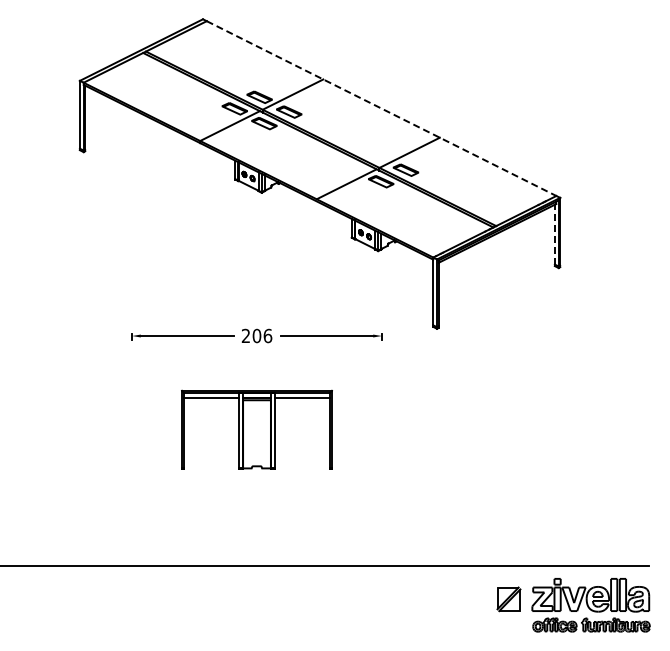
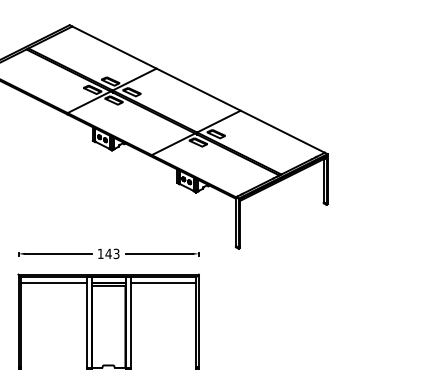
line: (382, 108) -> (199, 89), dashed -> solid
line: (554, 234) -> (323, 180), dashed -> solid
text: (256, 335) -> (108, 253), 206 -> 143
part: (256, 429) -> (108, 321), size x1.67

